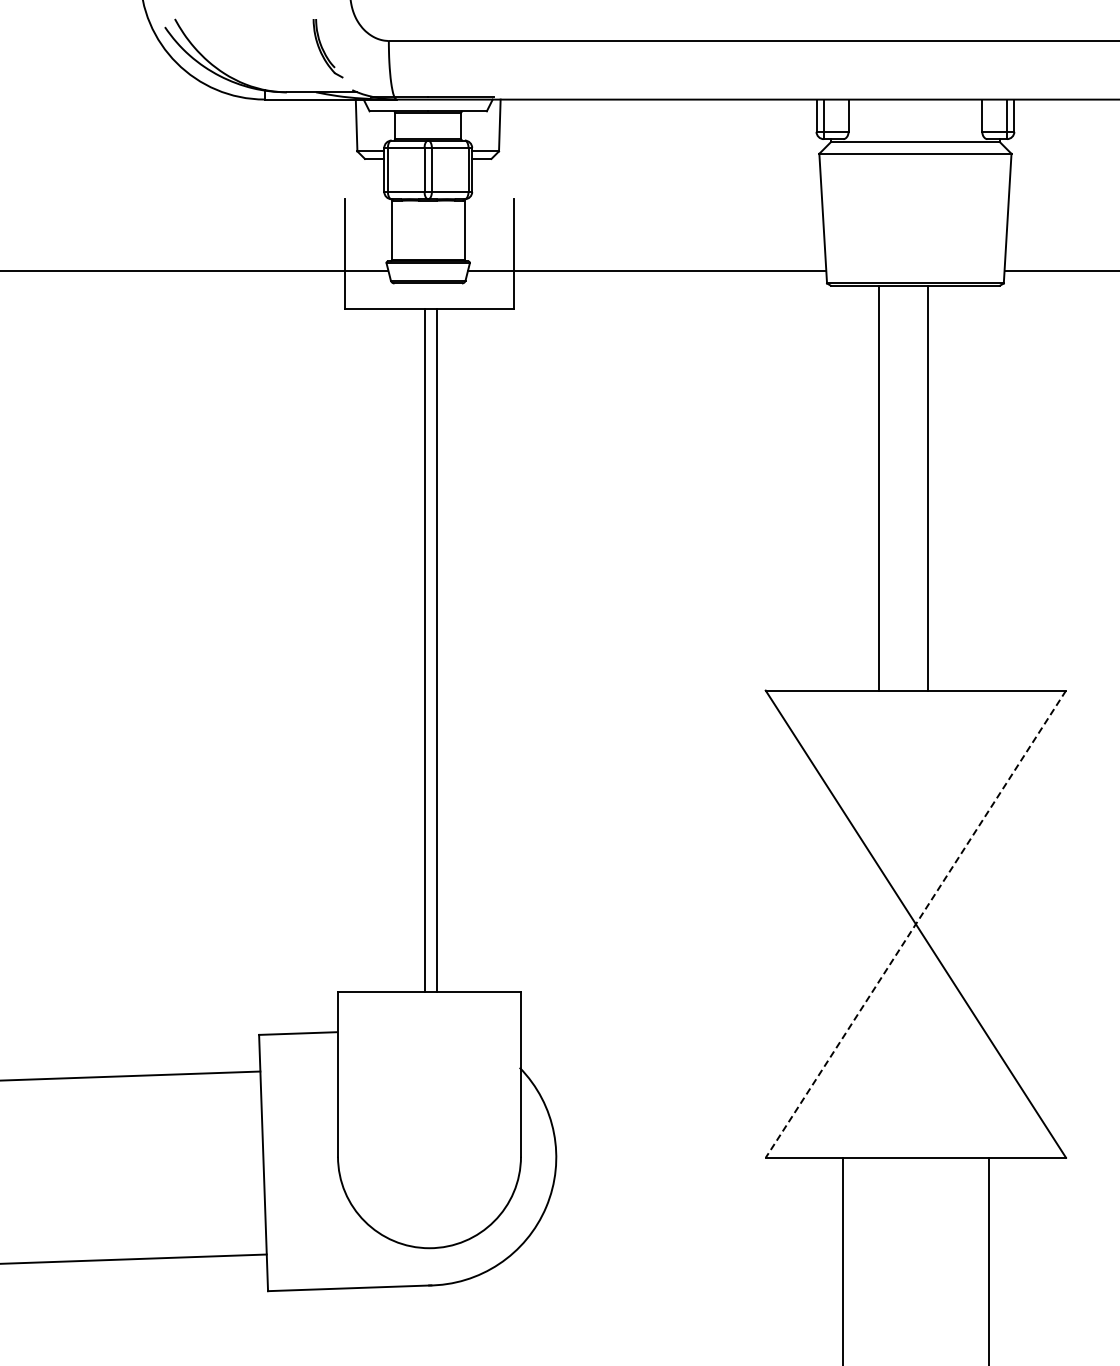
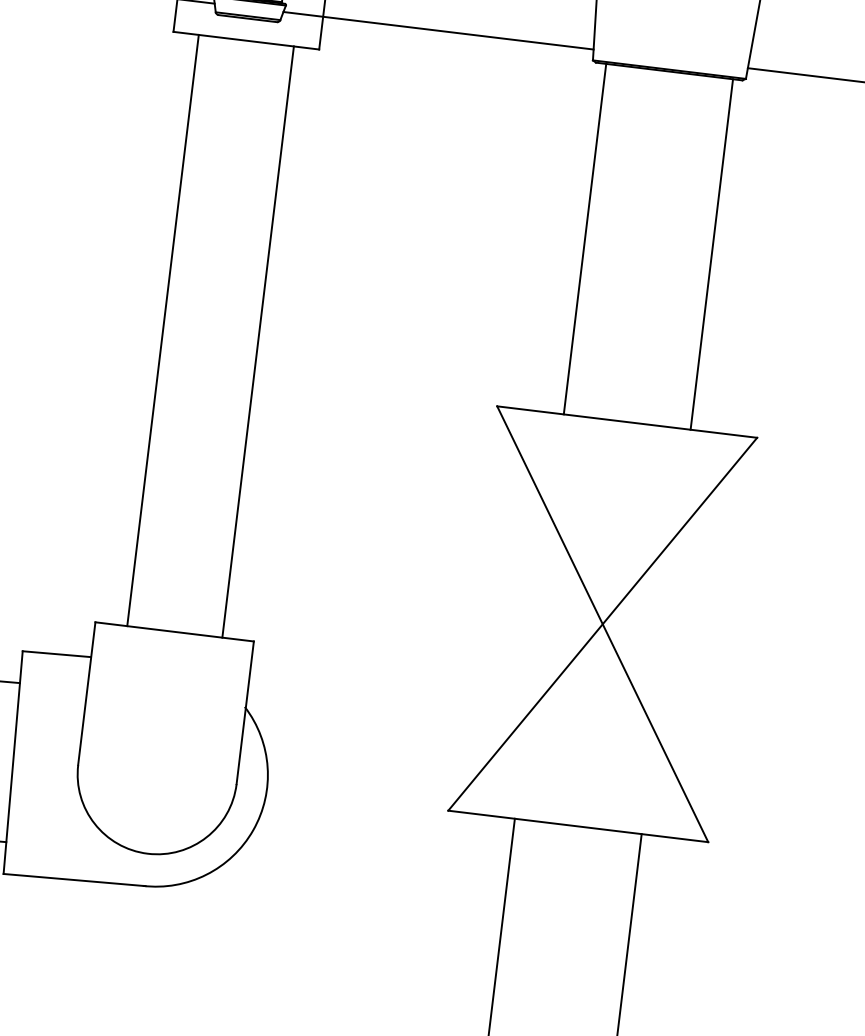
line: (878, 487) -> (584, 238), moved
line: (928, 487) -> (712, 253), moved
line: (424, 649) -> (162, 329), moved
line: (436, 649) -> (258, 341), moved
line: (915, 924) -> (602, 624), dashed -> solid

